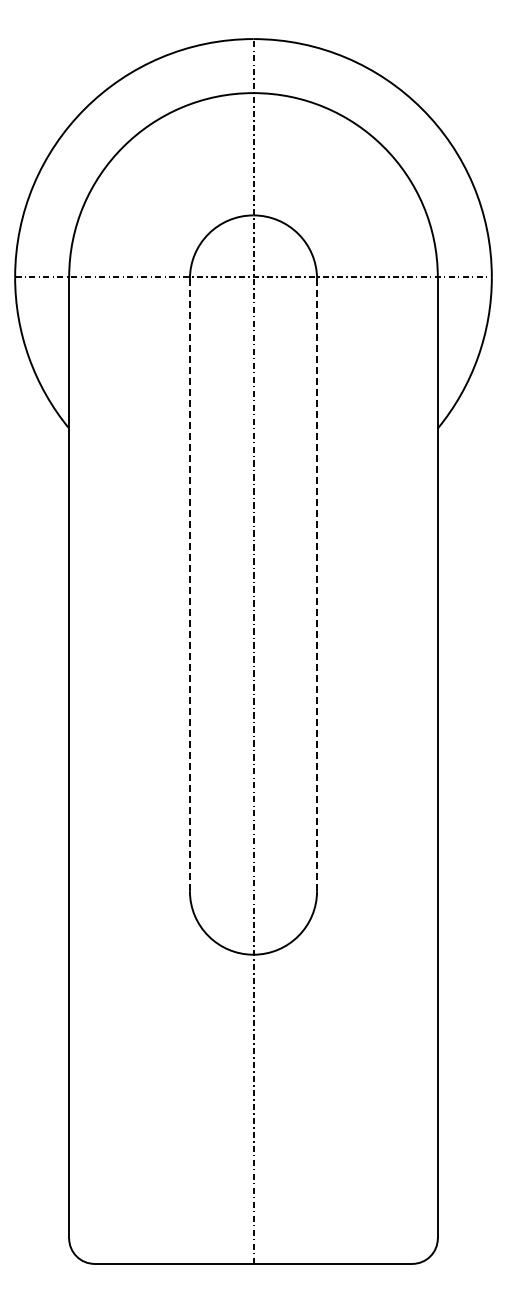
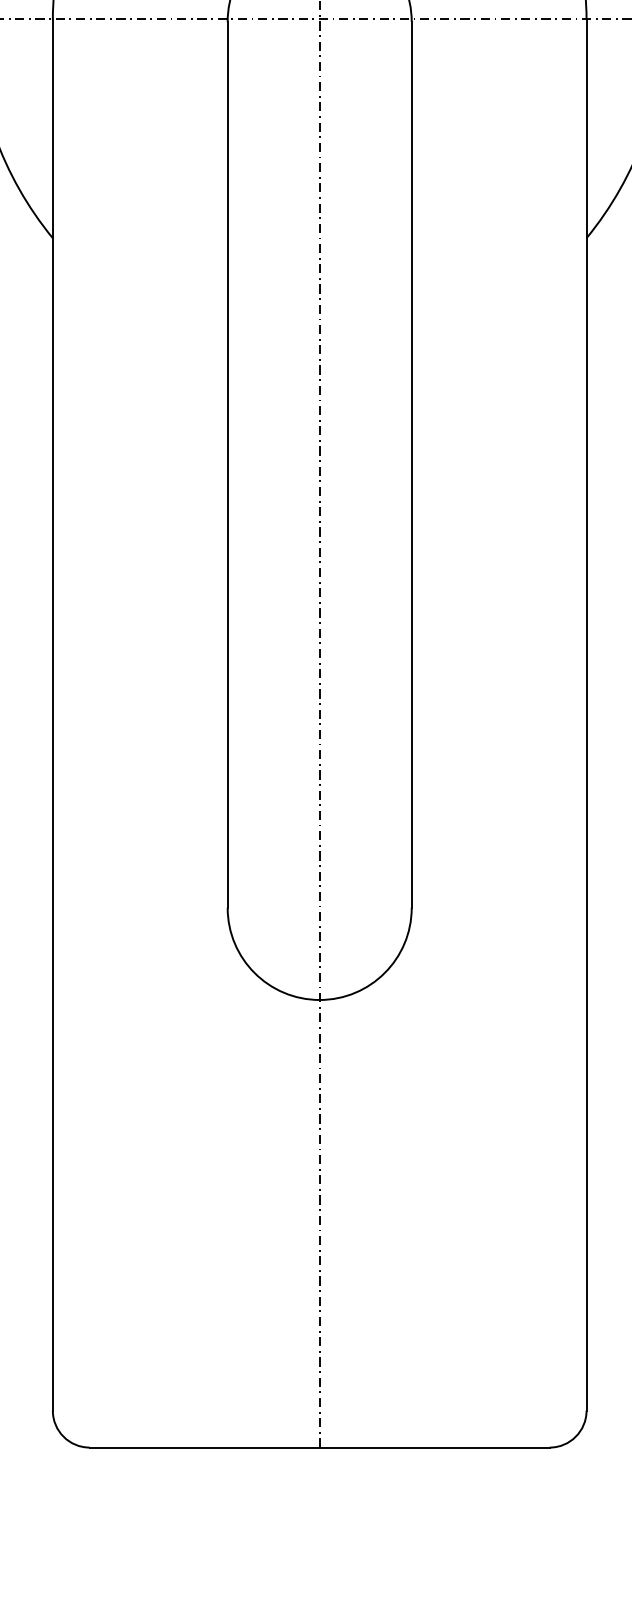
line: (189, 584) -> (227, 464), dashed -> solid
line: (317, 585) -> (412, 465), dashed -> solid

